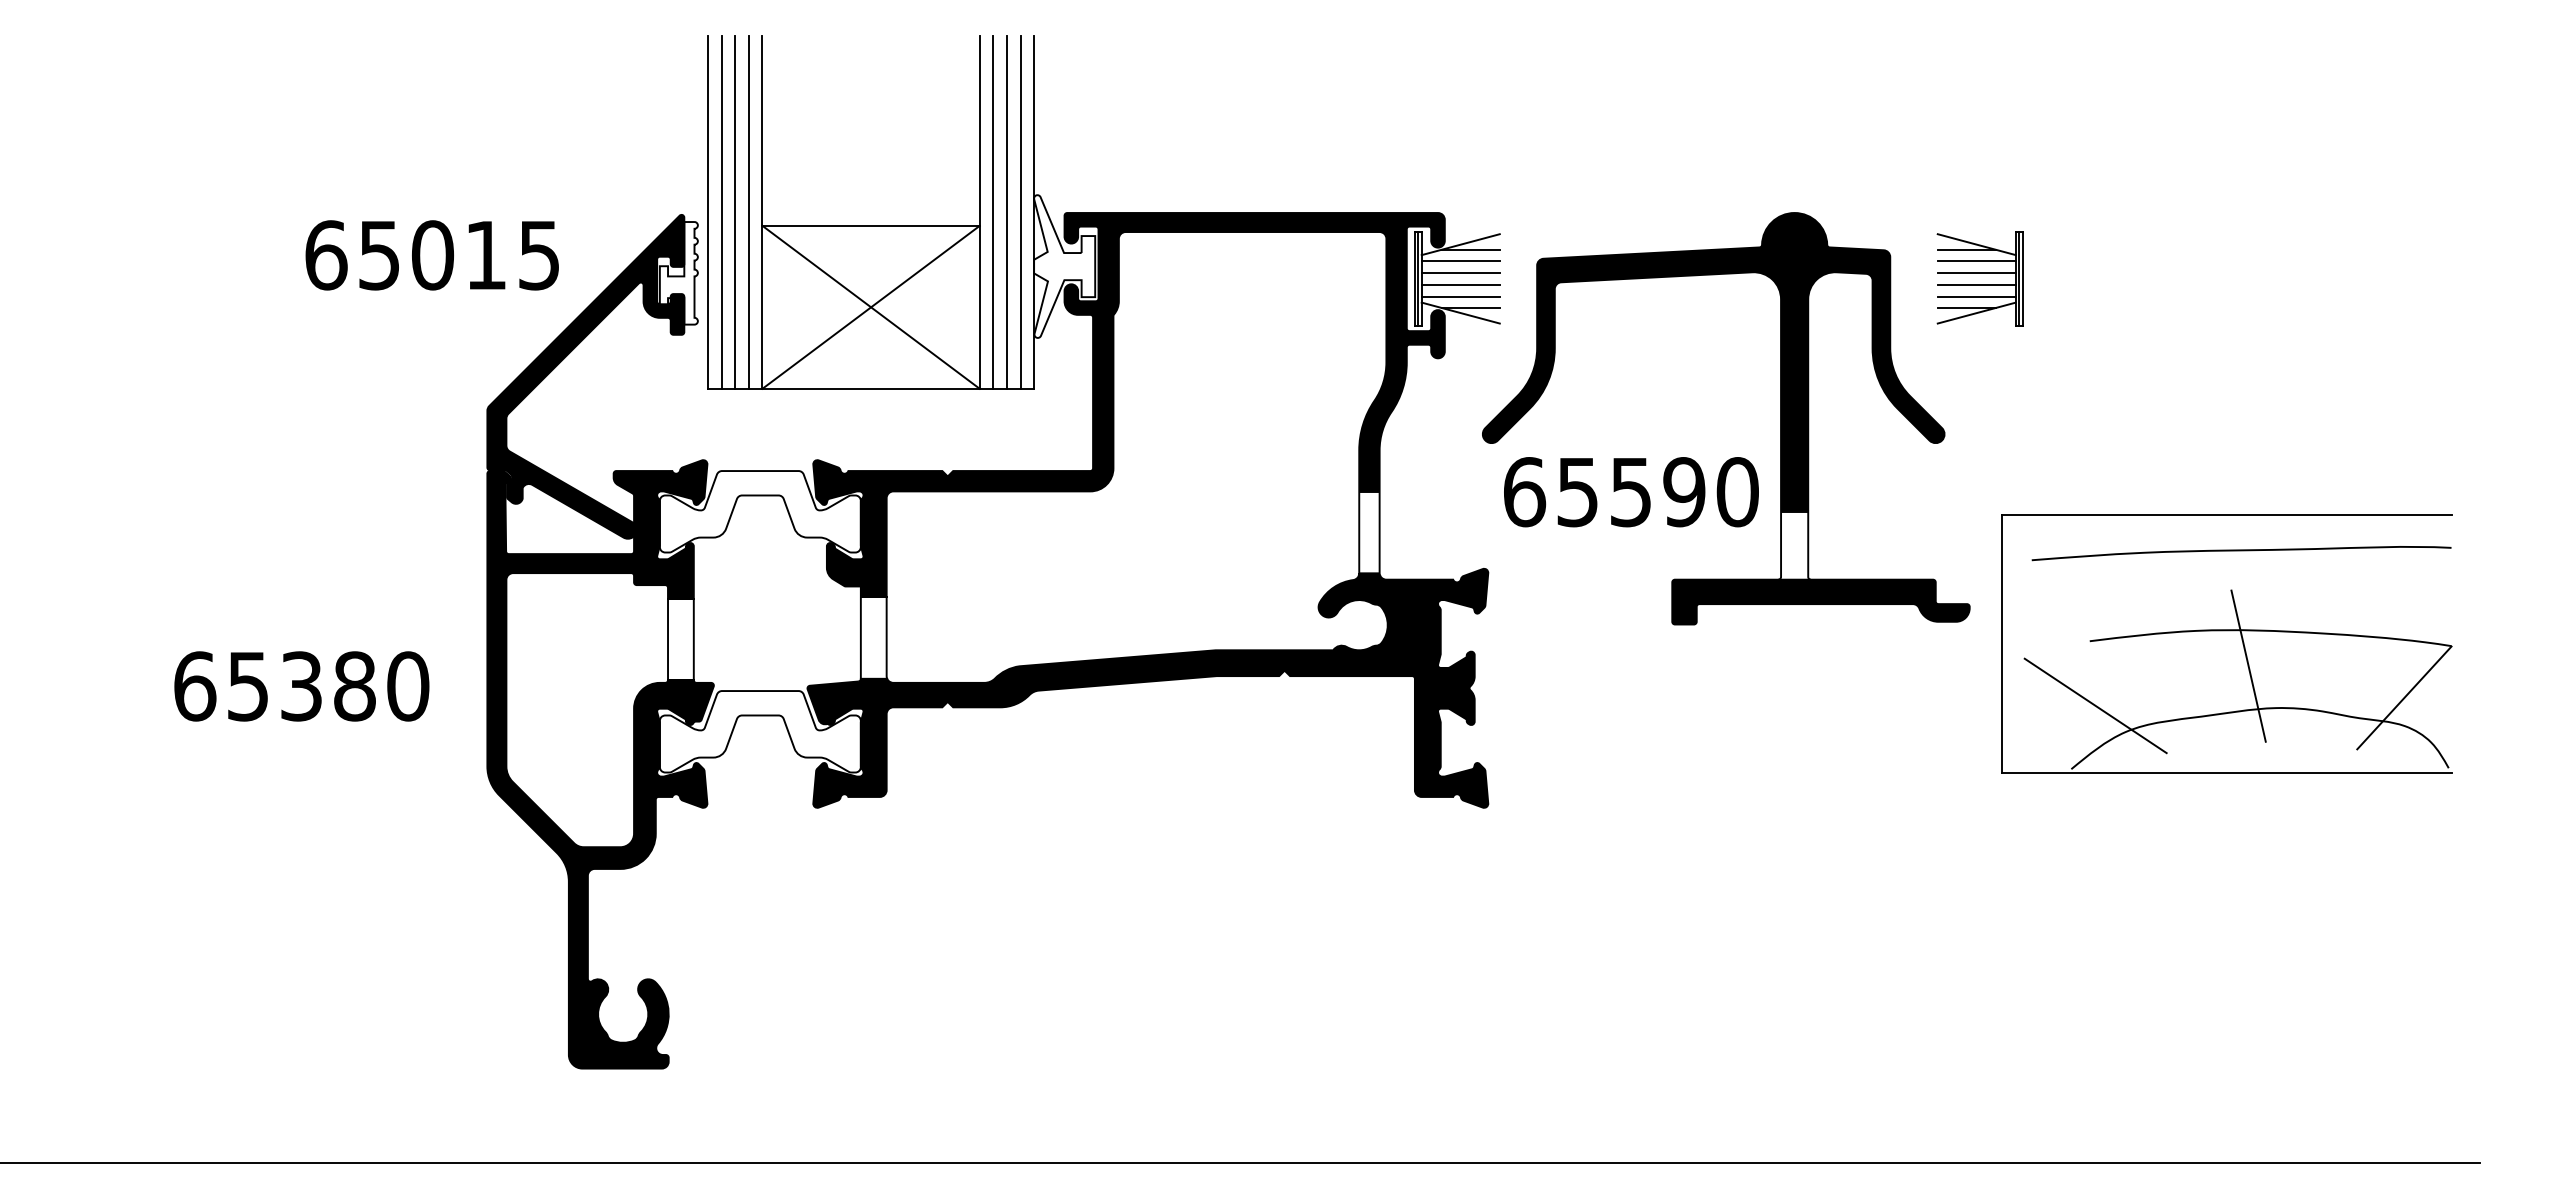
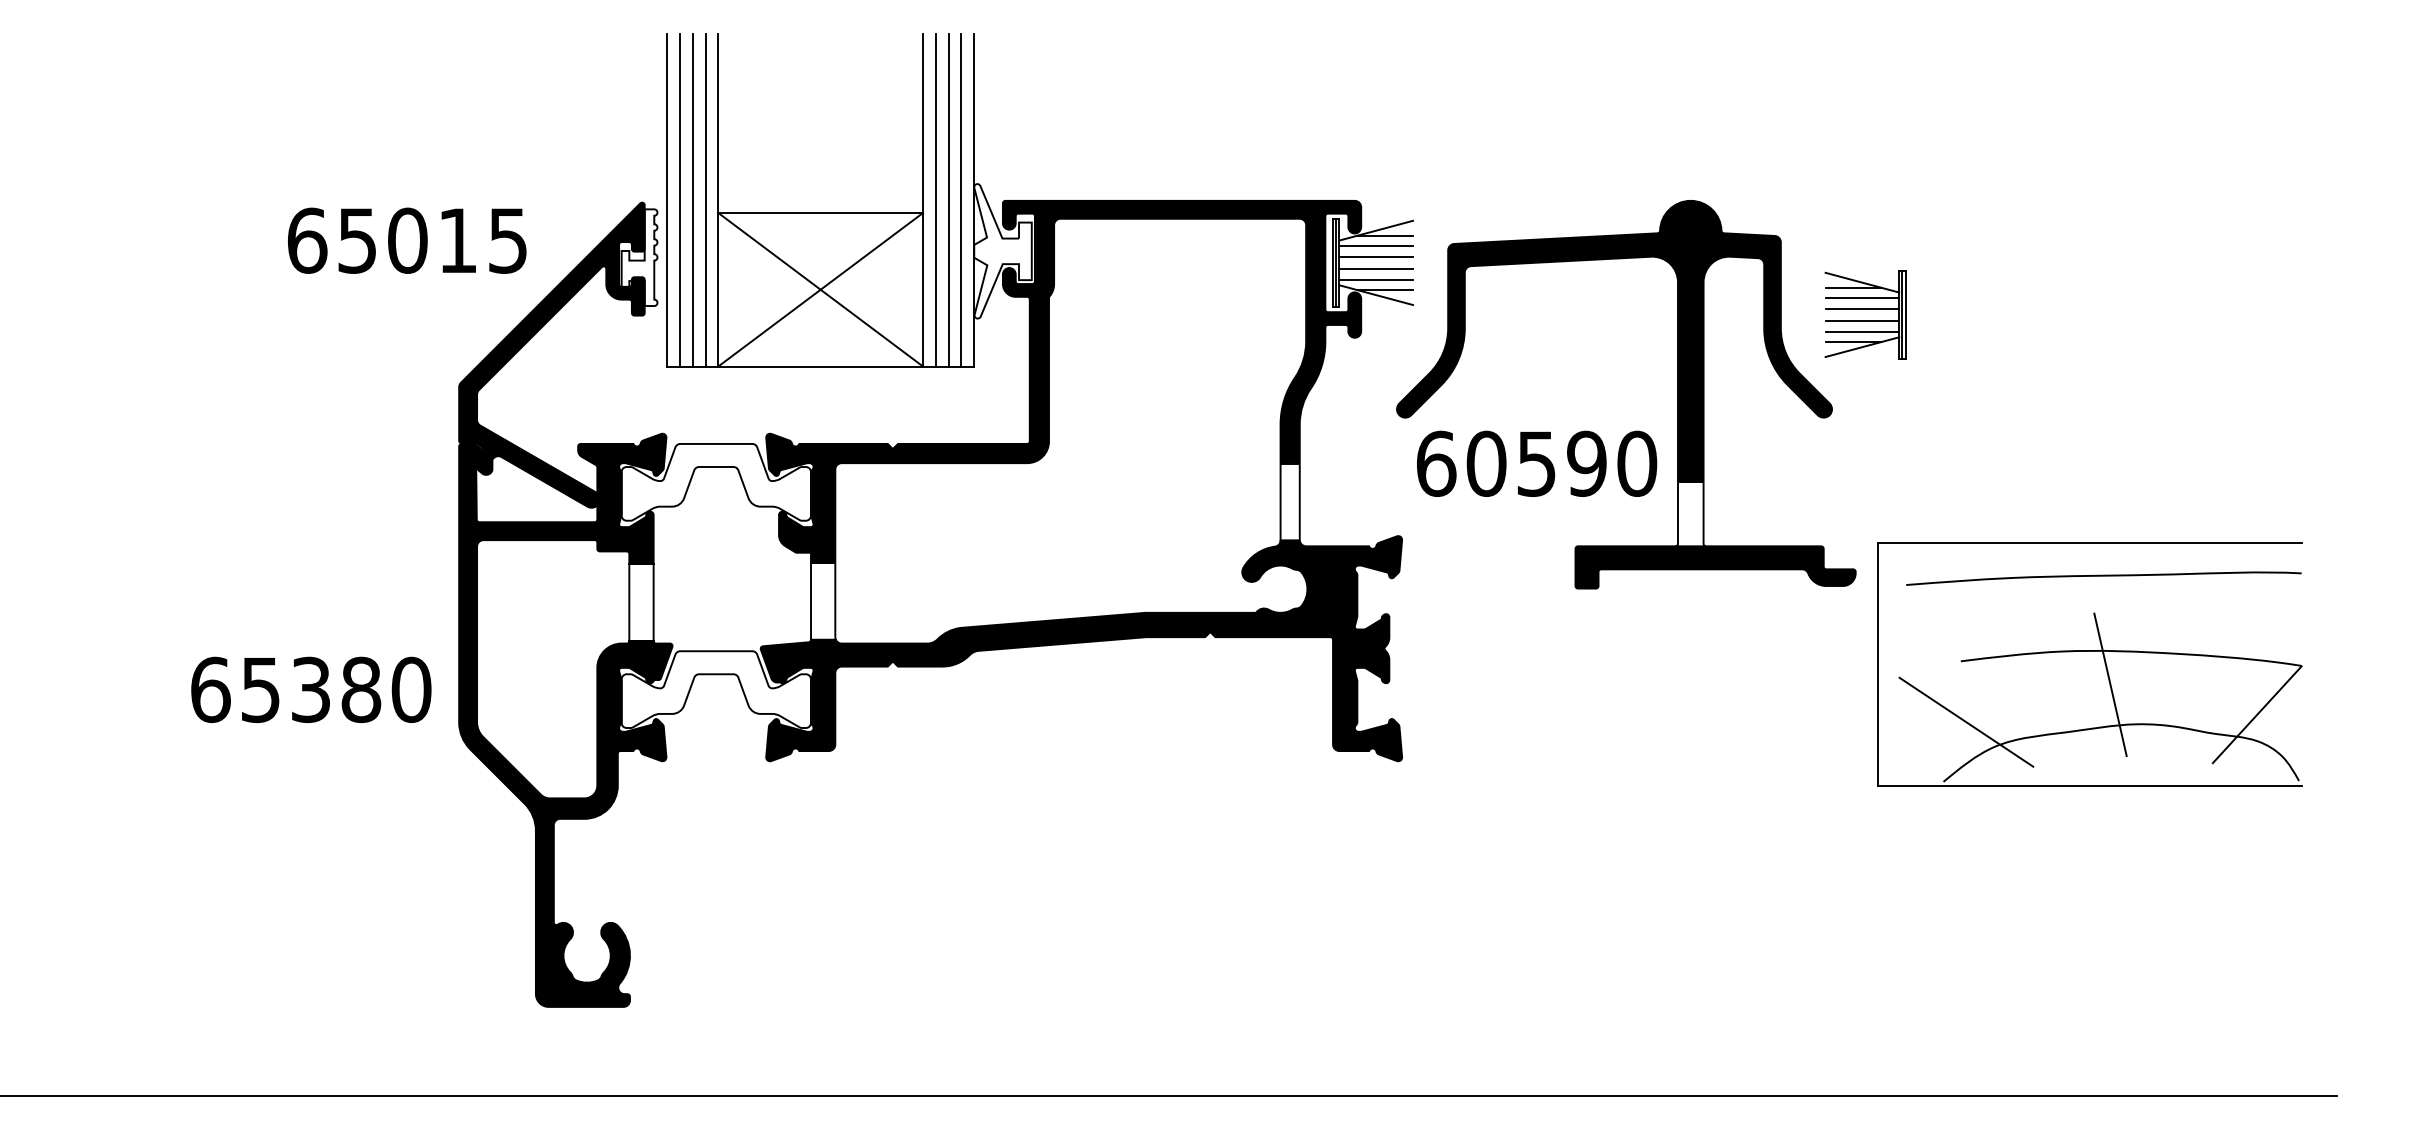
part: (1980, 278) -> (1865, 314), moved
text: (1577, 491) -> (1486, 463), 65590 -> 60590
part: (2226, 630) -> (2089, 651), moved
text: (302, 686) -> (311, 689), moved

